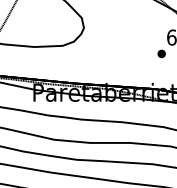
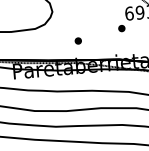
part: (110, 63) -> (78, 40), added

